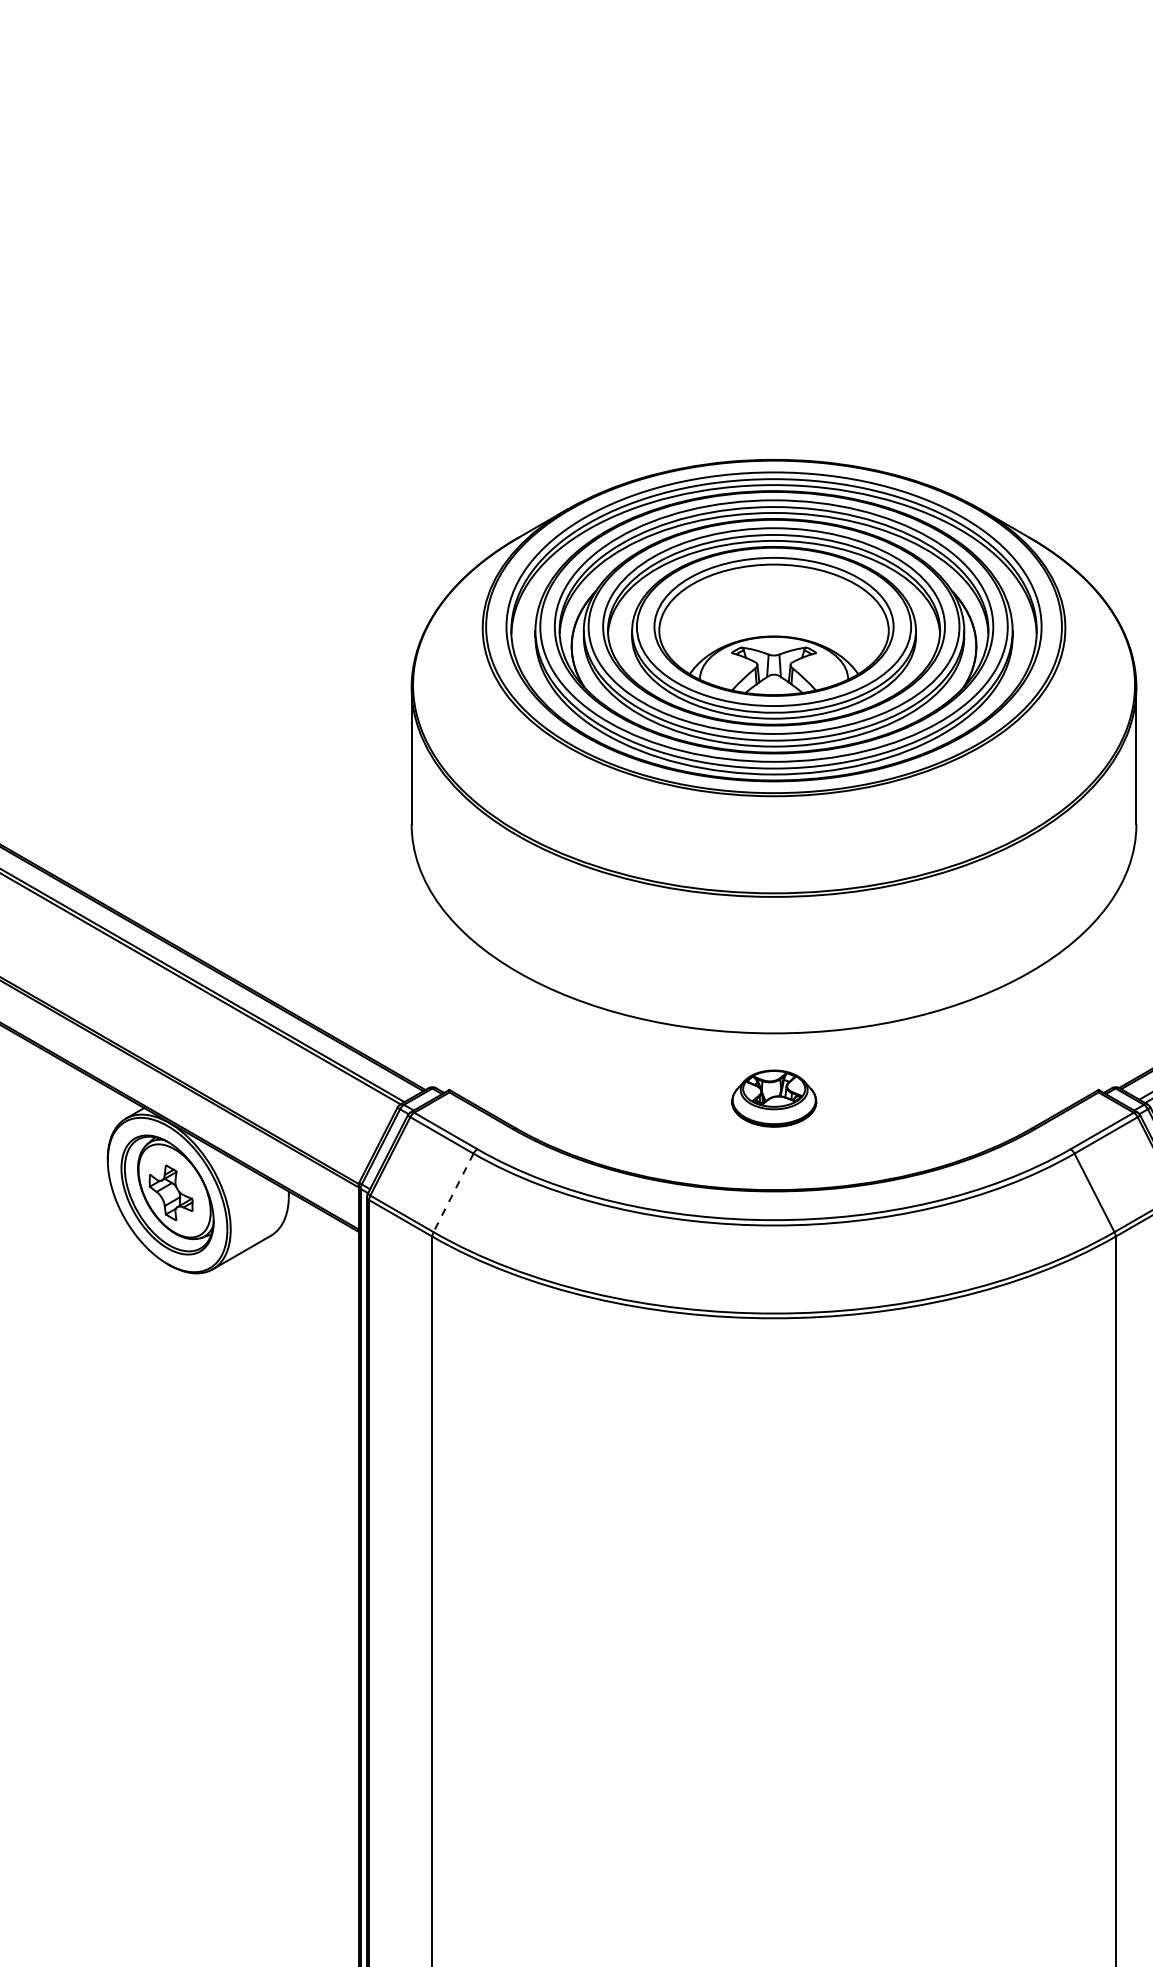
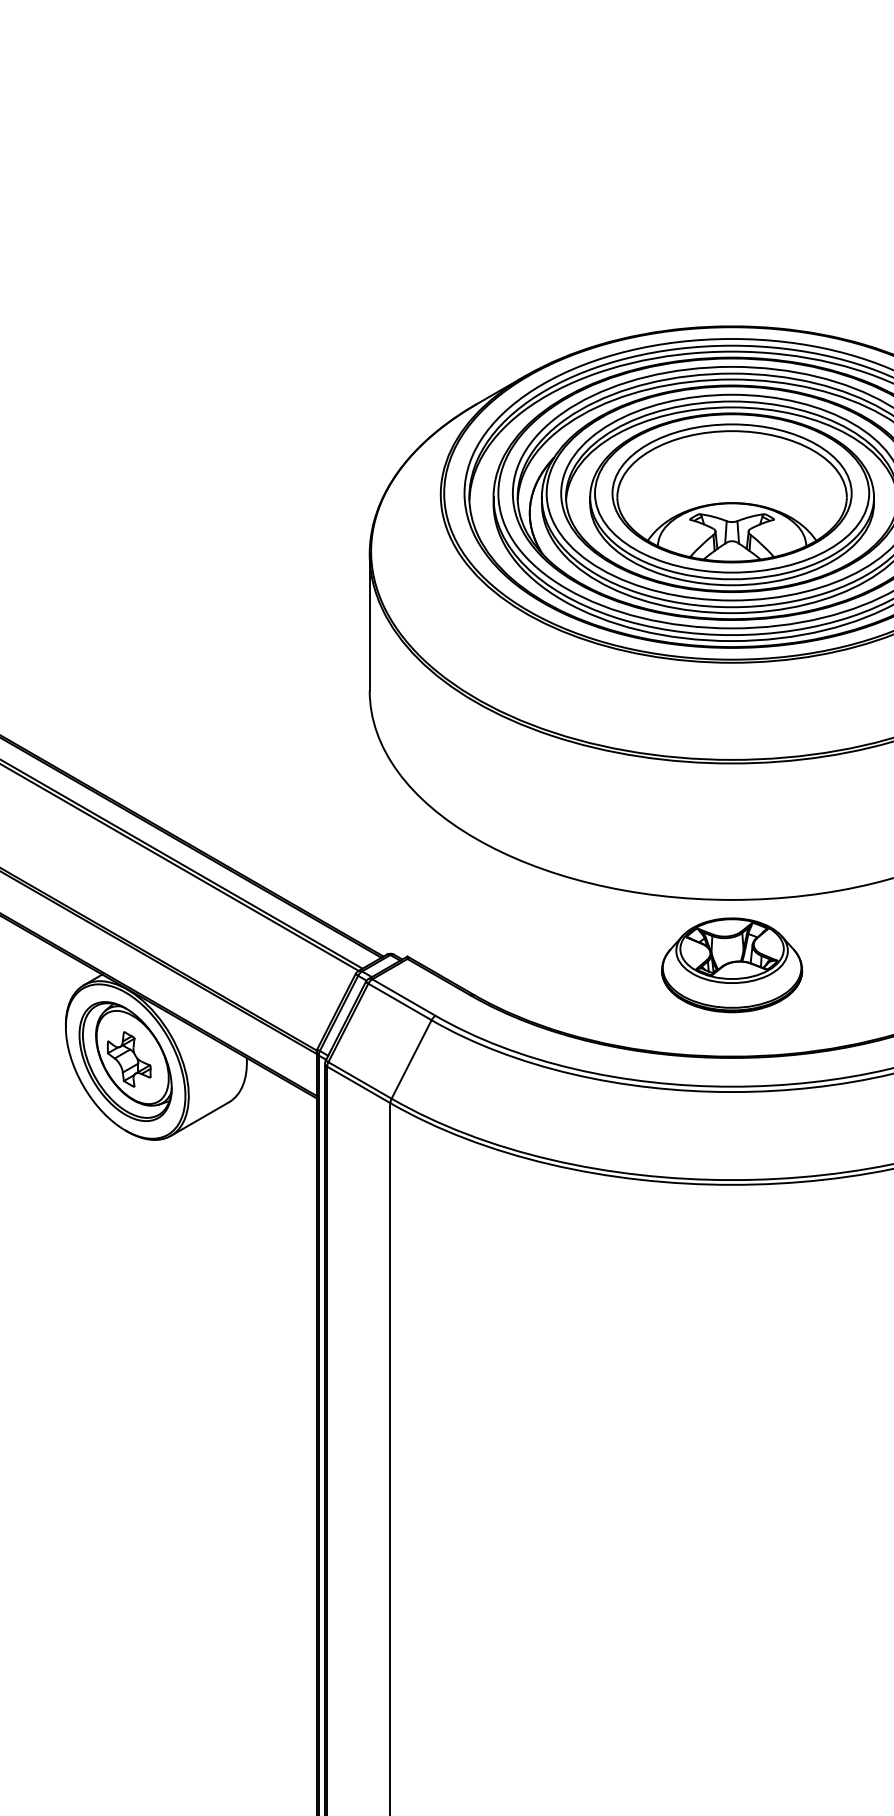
part: (774, 1098) -> (732, 965), size x1.67
line: (453, 1193) -> (411, 1060), dashed -> solid

